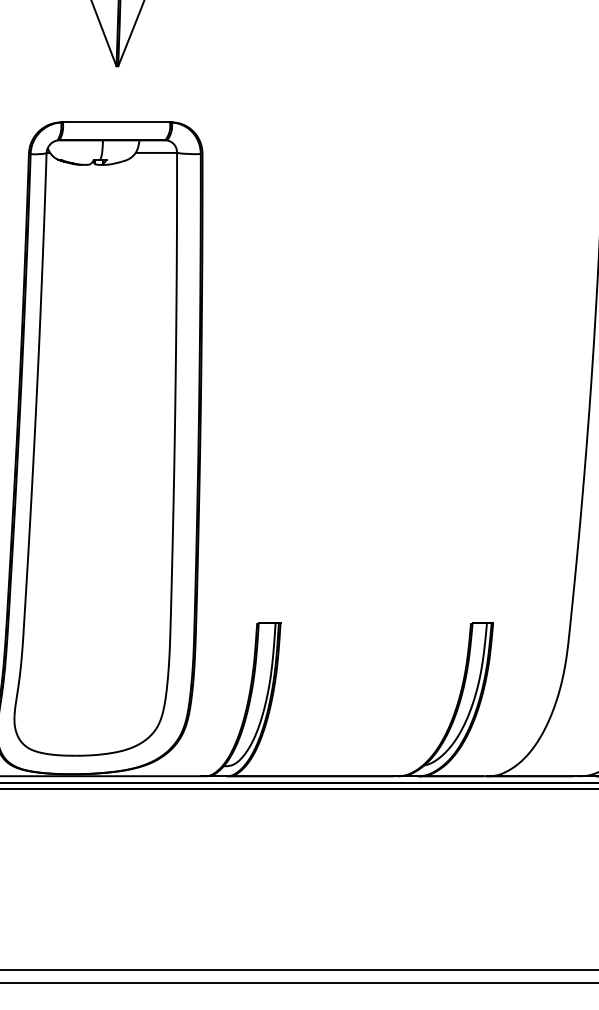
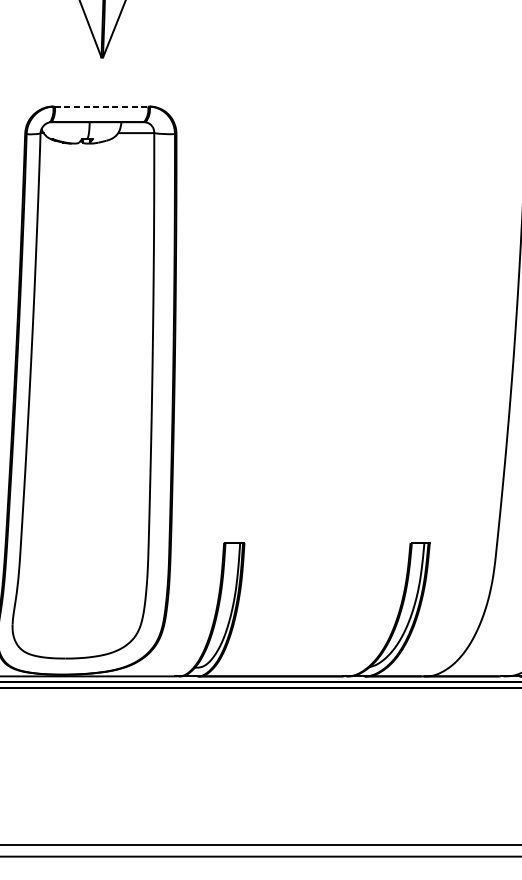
line: (117, 122) -> (102, 106), solid -> dashed

